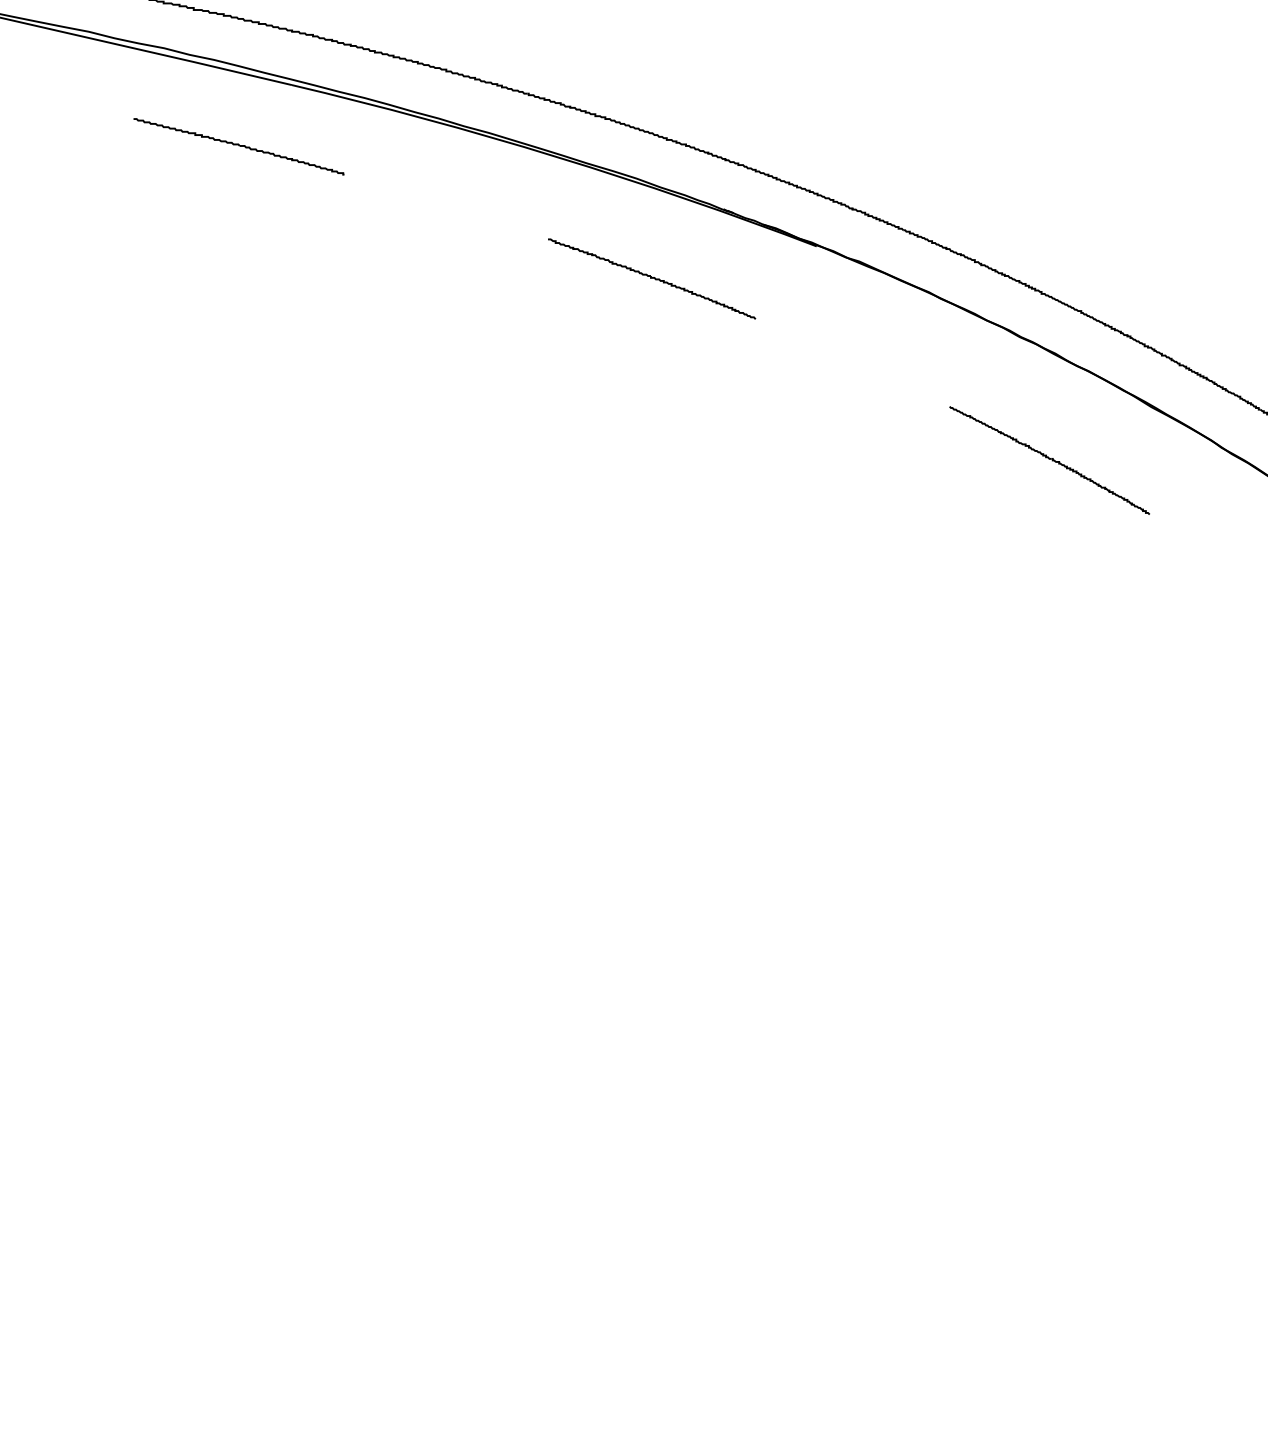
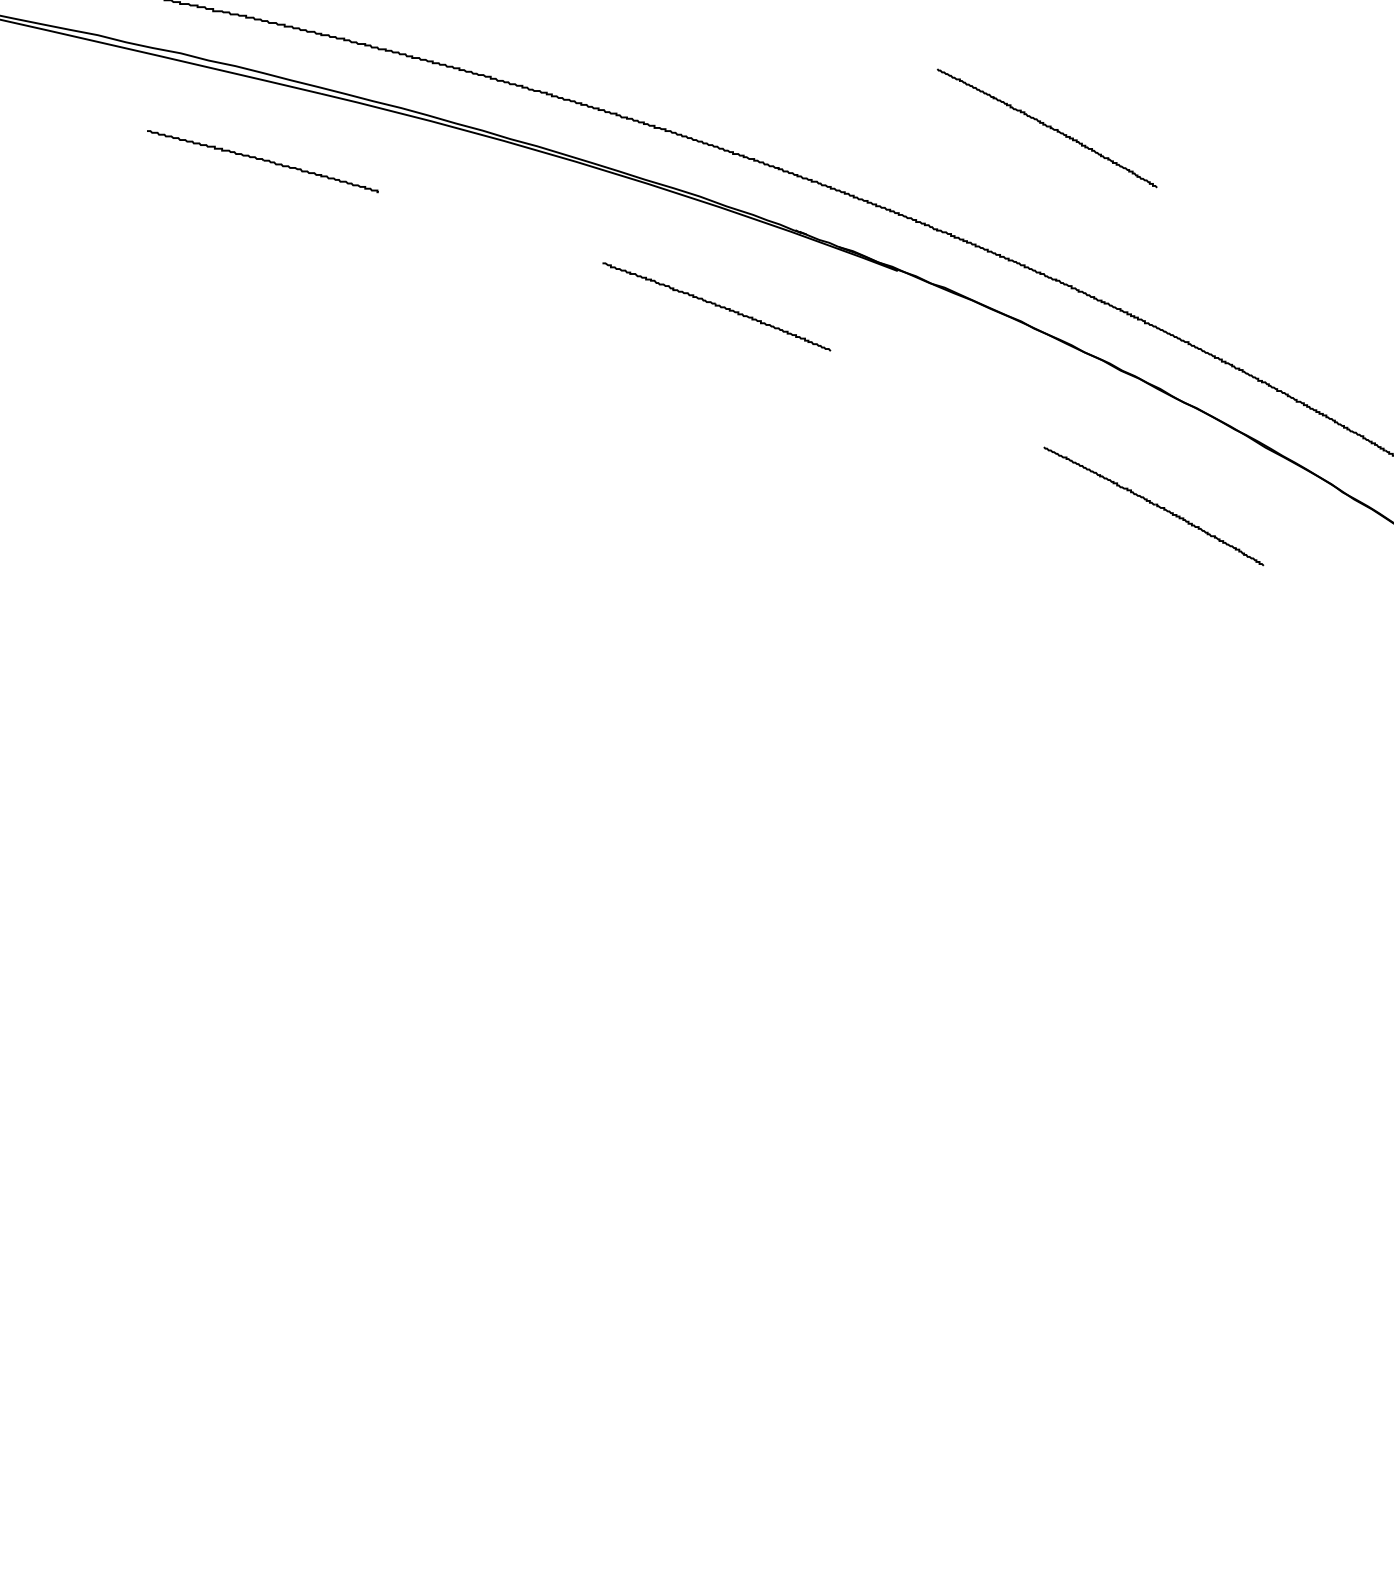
part: (952, 116) -> (1047, 128), added

